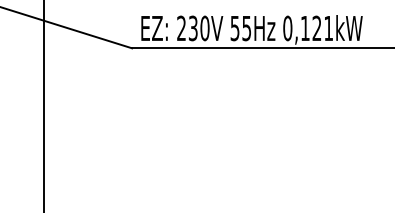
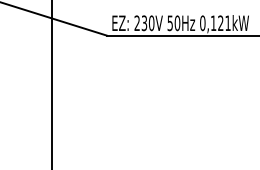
text: (246, 28) -> (177, 23), 55Hz -> 50Hz

